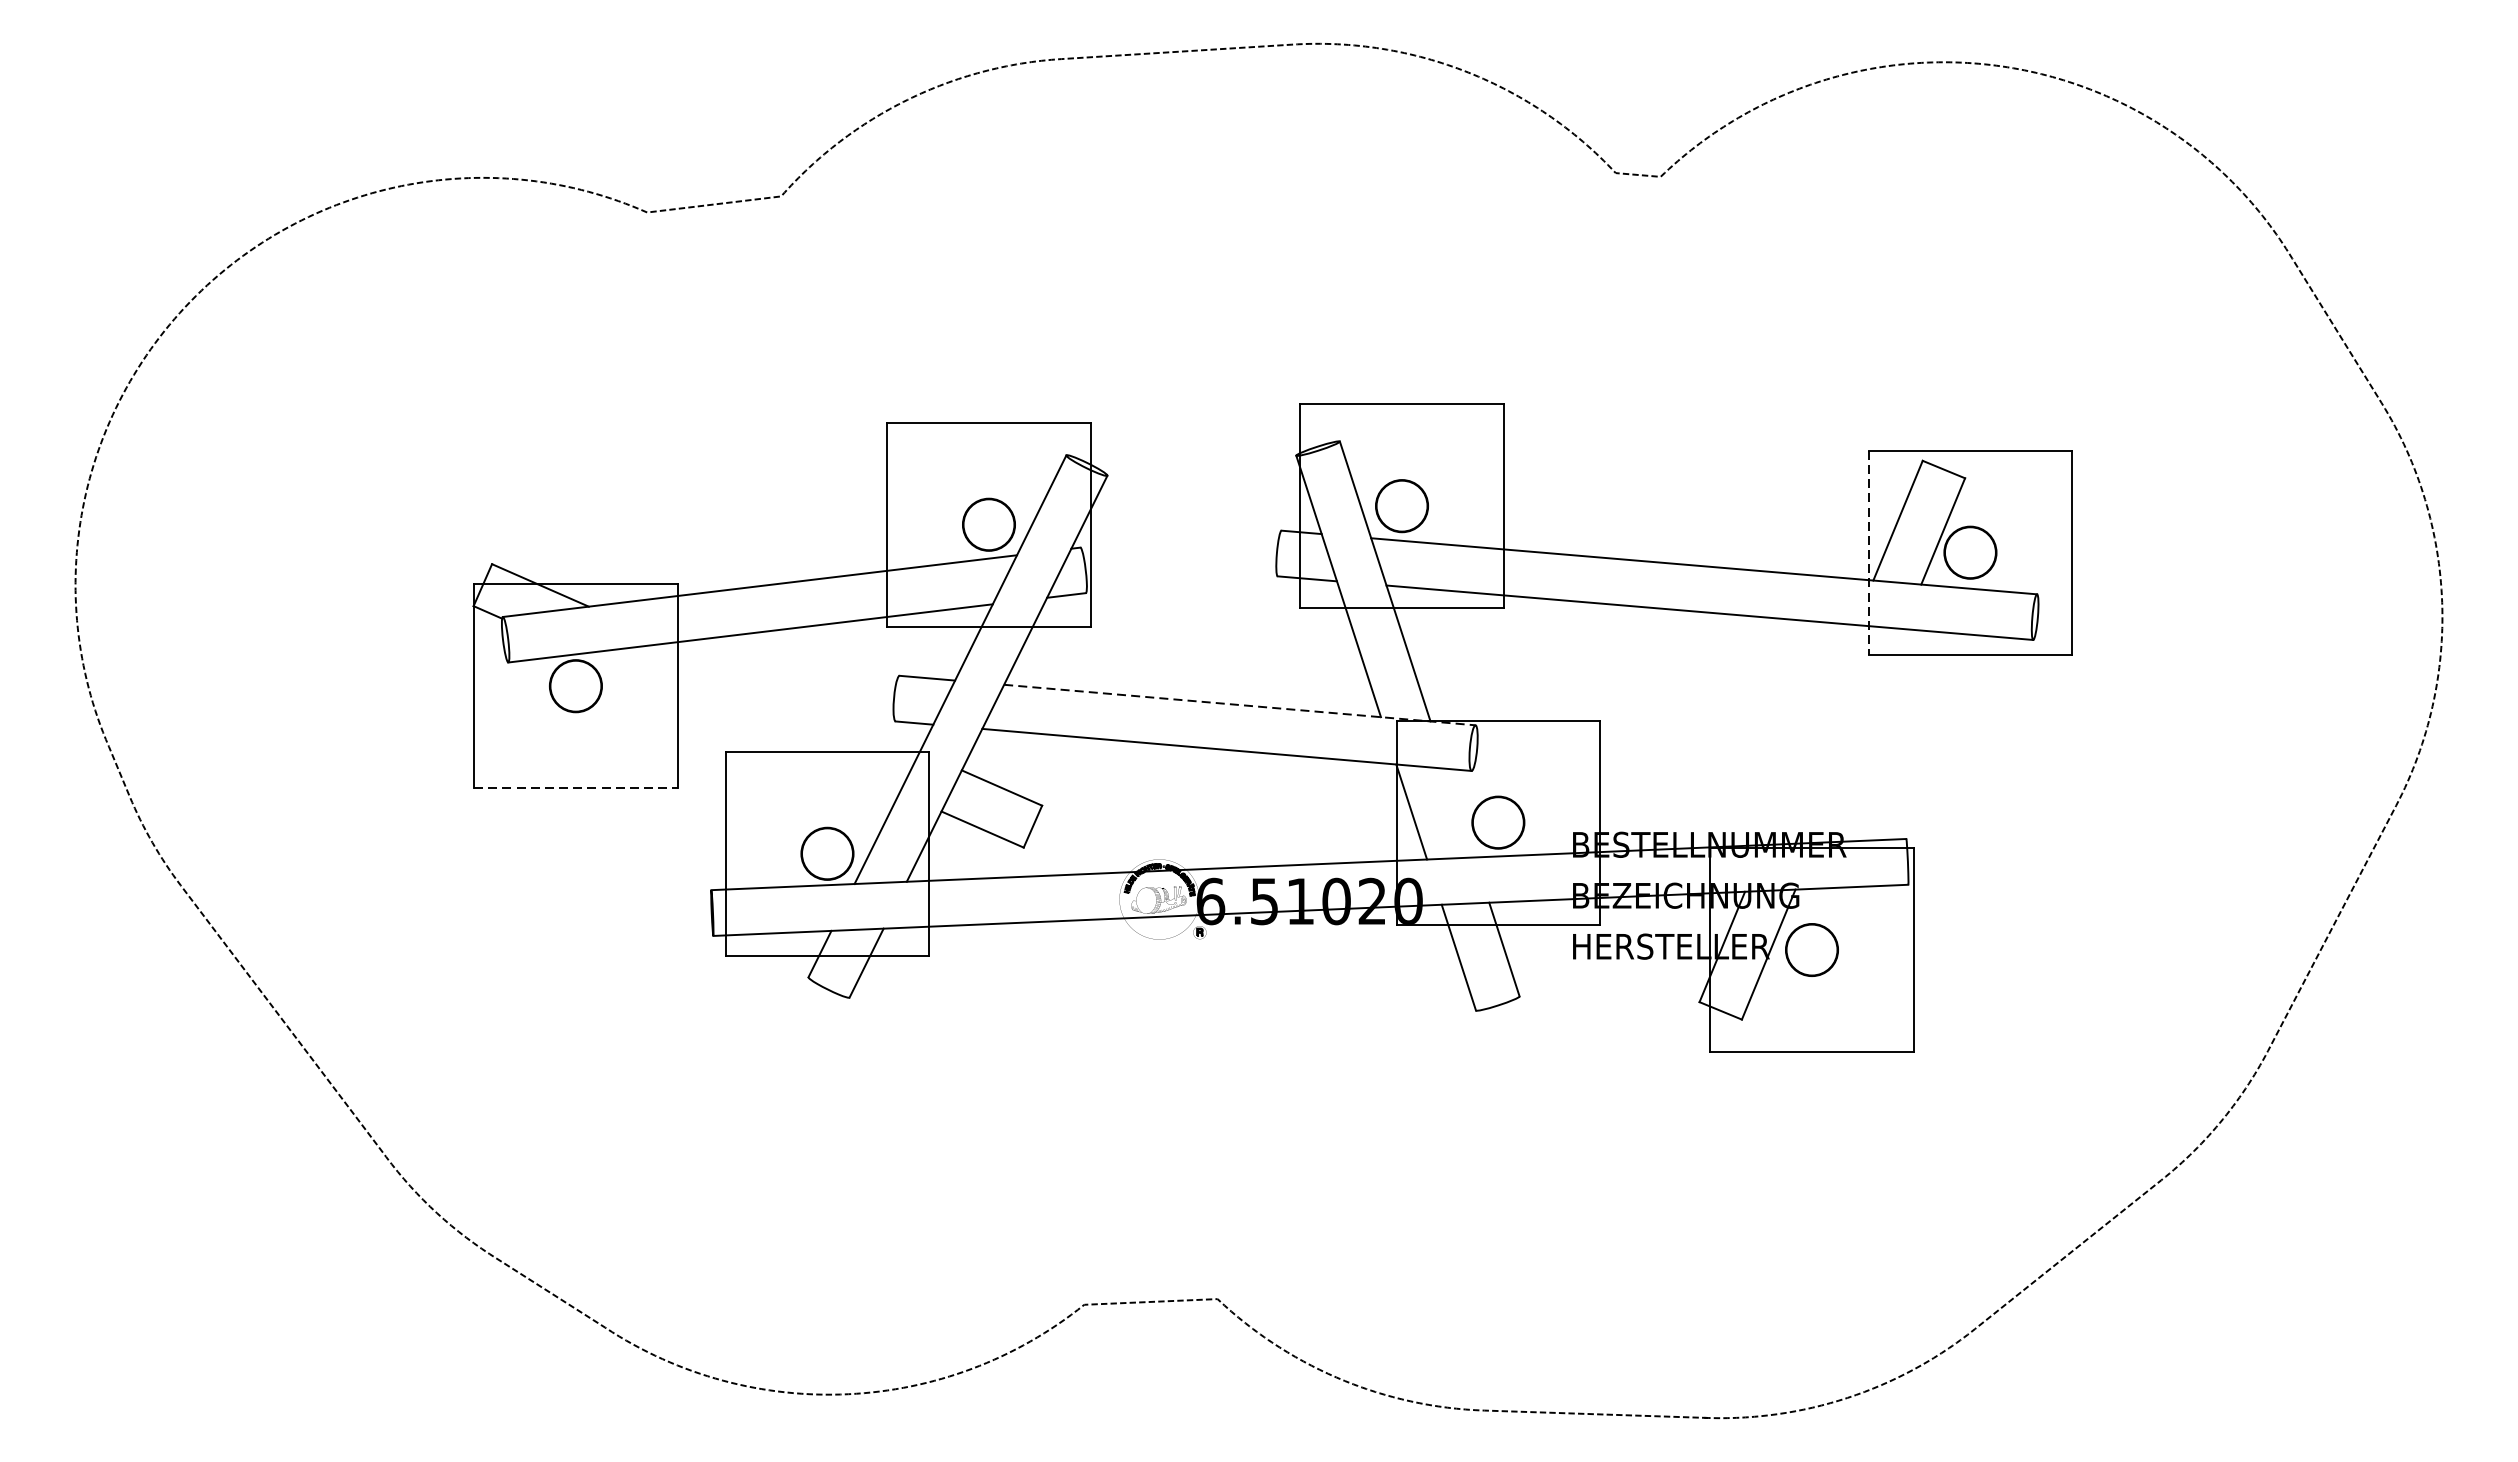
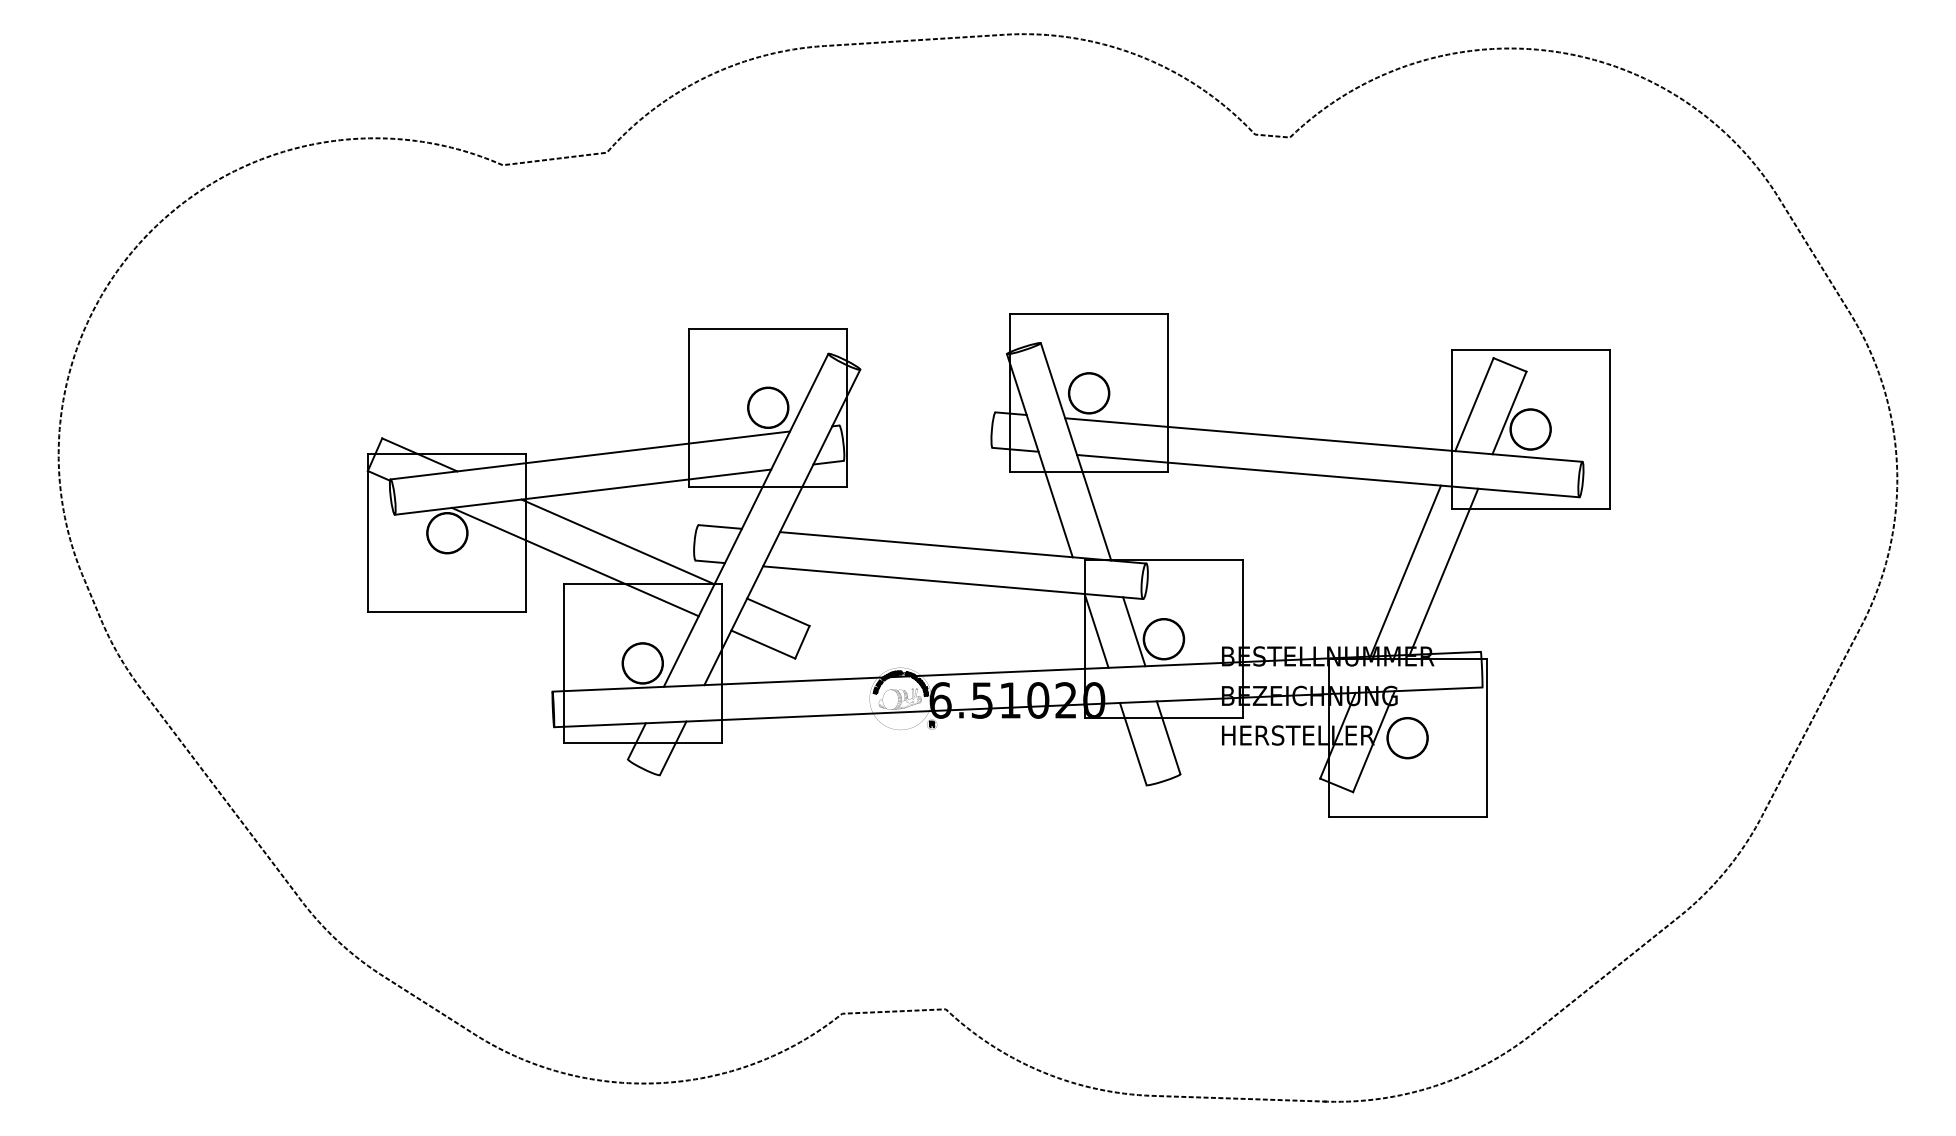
line: (1868, 553) -> (1451, 430), dashed -> solid
line: (794, 696) -> (617, 541), added
line: (1240, 704) -> (963, 547), dashed -> solid
line: (740, 722) -> (575, 561), added
line: (1809, 734) -> (1405, 570), added
line: (1858, 735) -> (1443, 571), added
line: (576, 788) -> (447, 612), dashed -> solid
line: (1460, 812) -> (1134, 631), added

